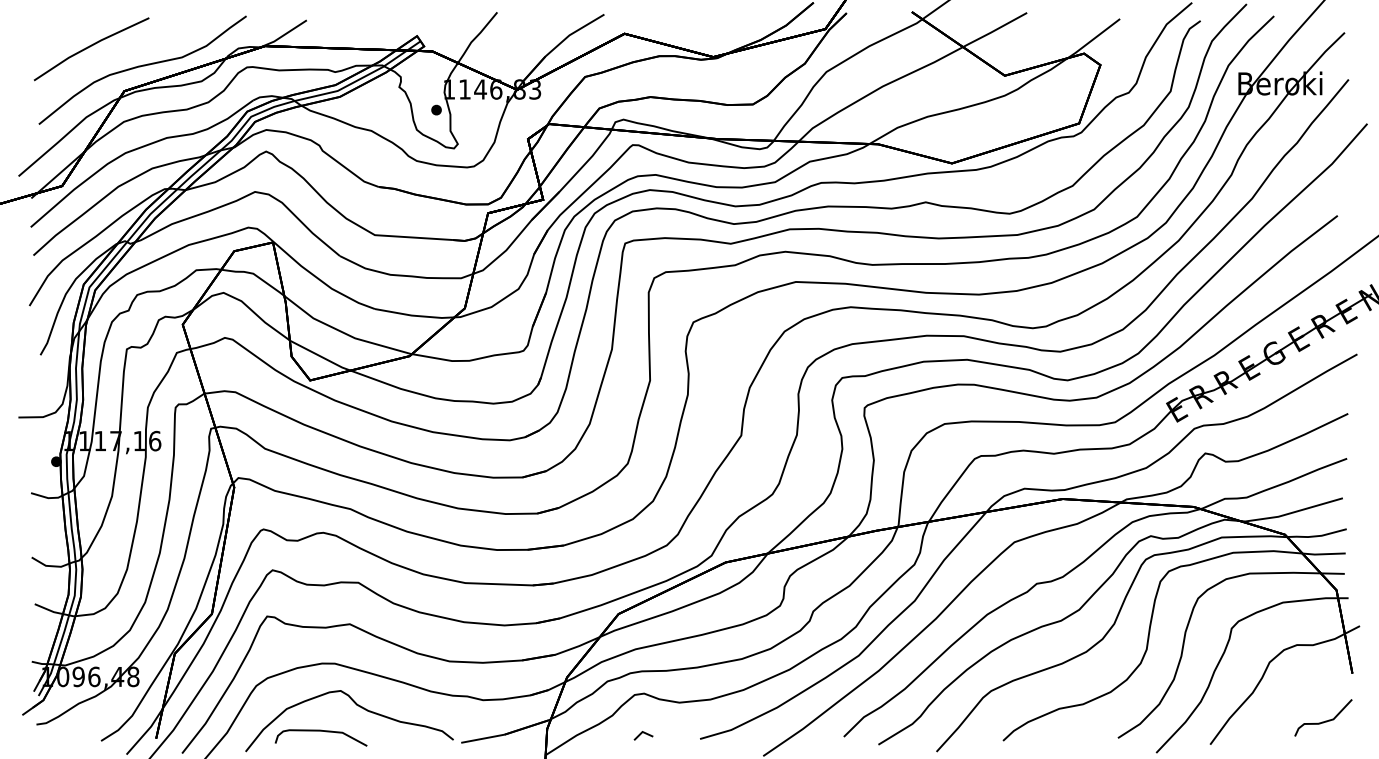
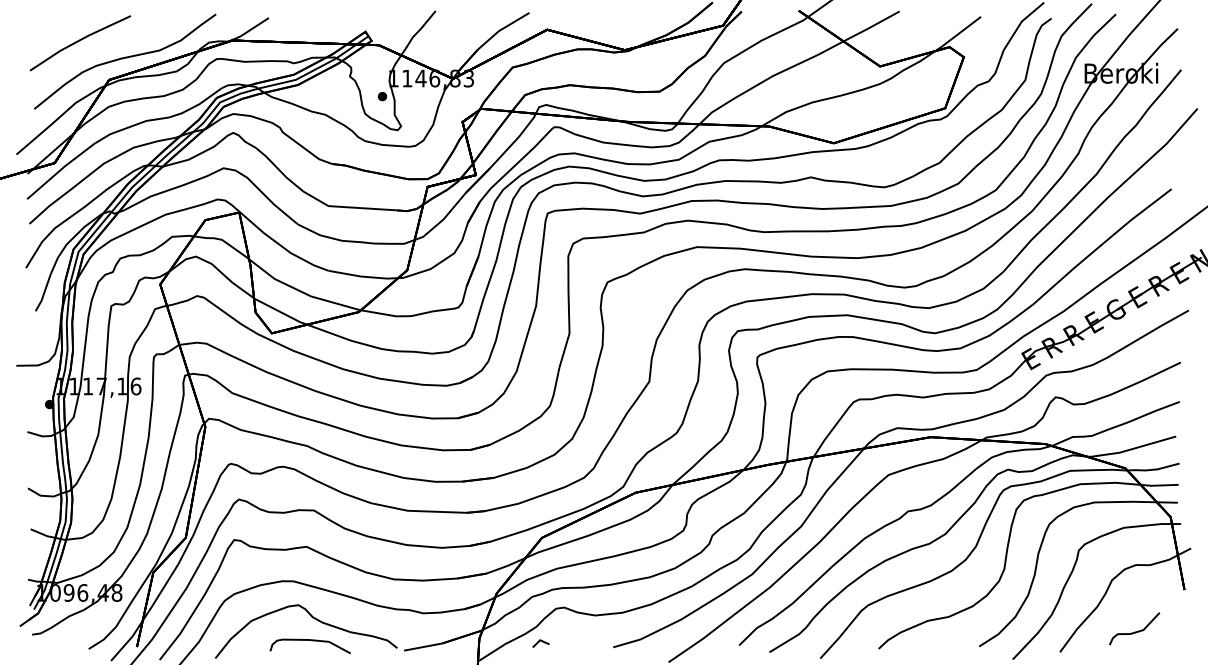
curve: (1325, 720) -> (1136, 631), moved
curve: (320, 731) -> (309, 640), moved
line: (643, 733) -> (540, 641), moved

